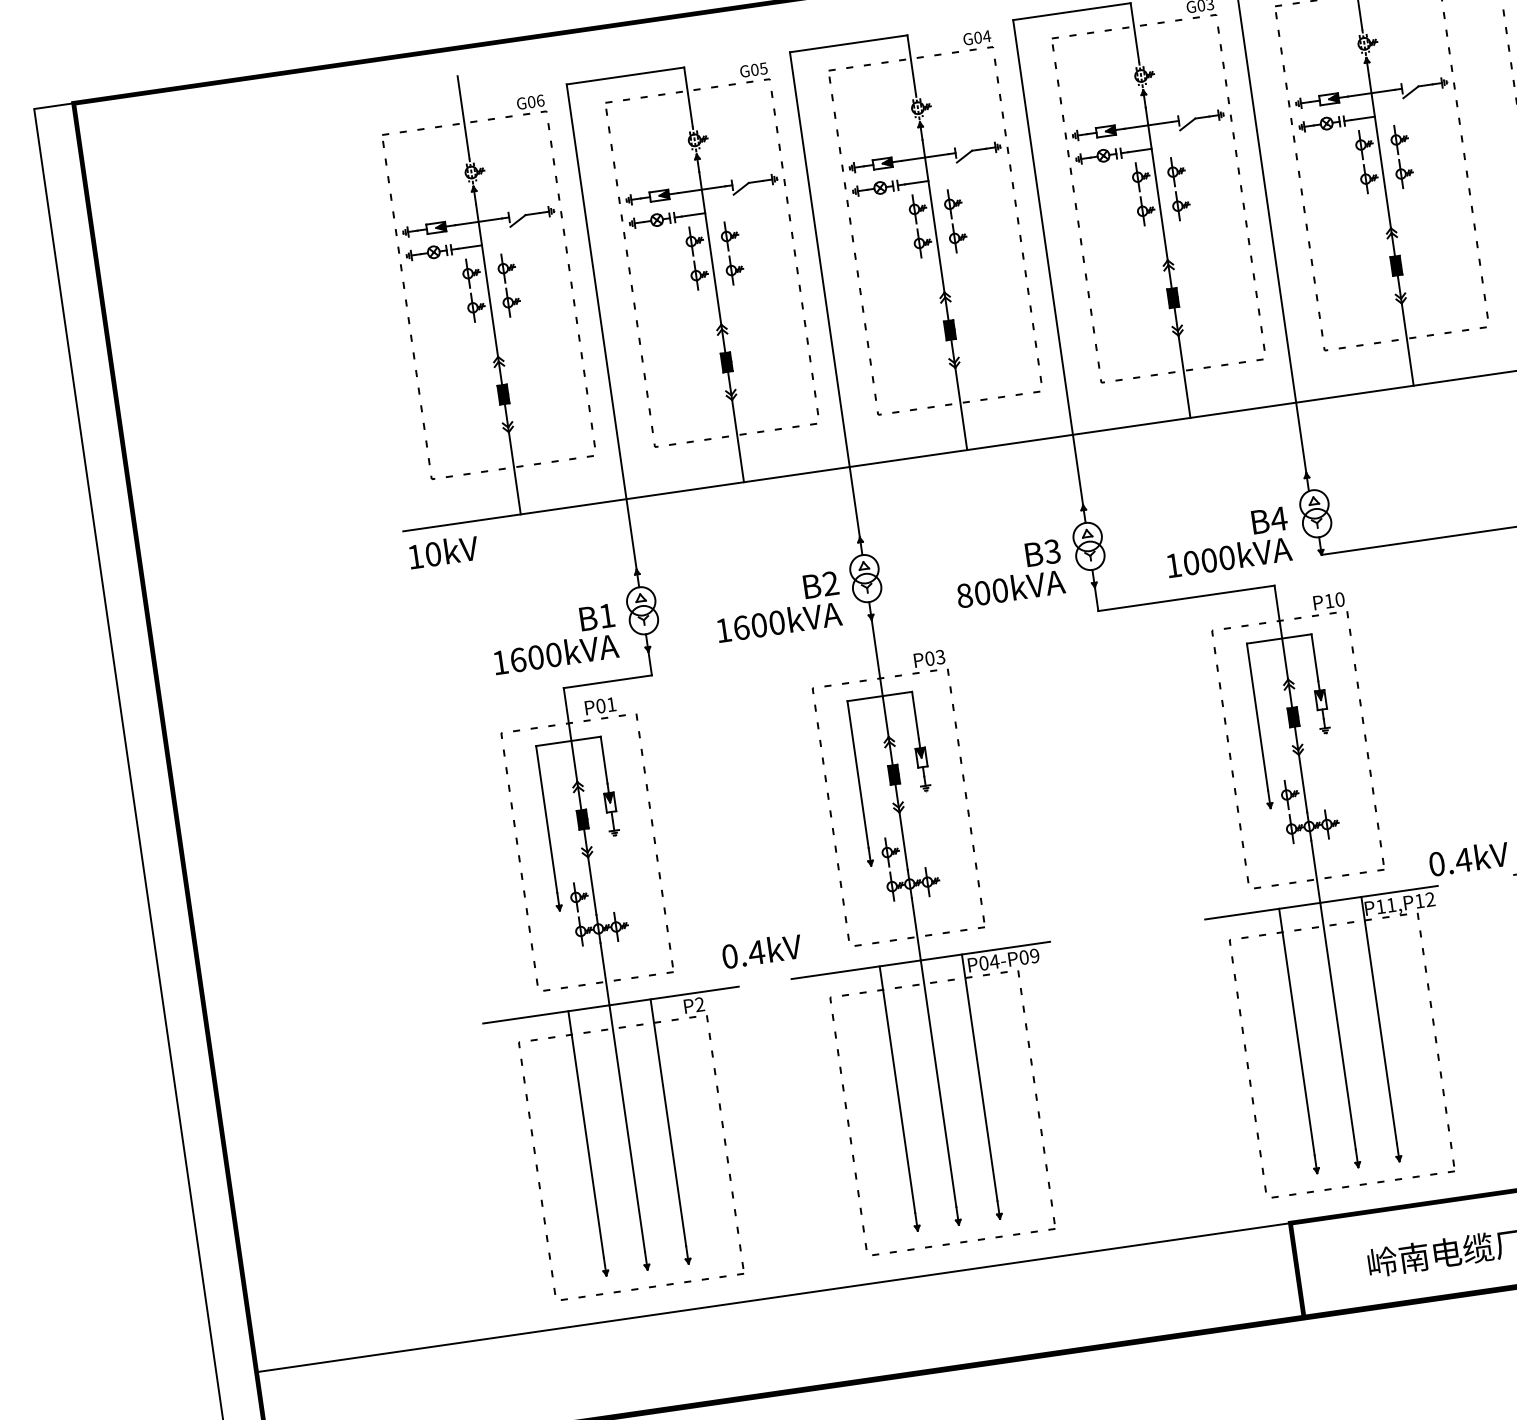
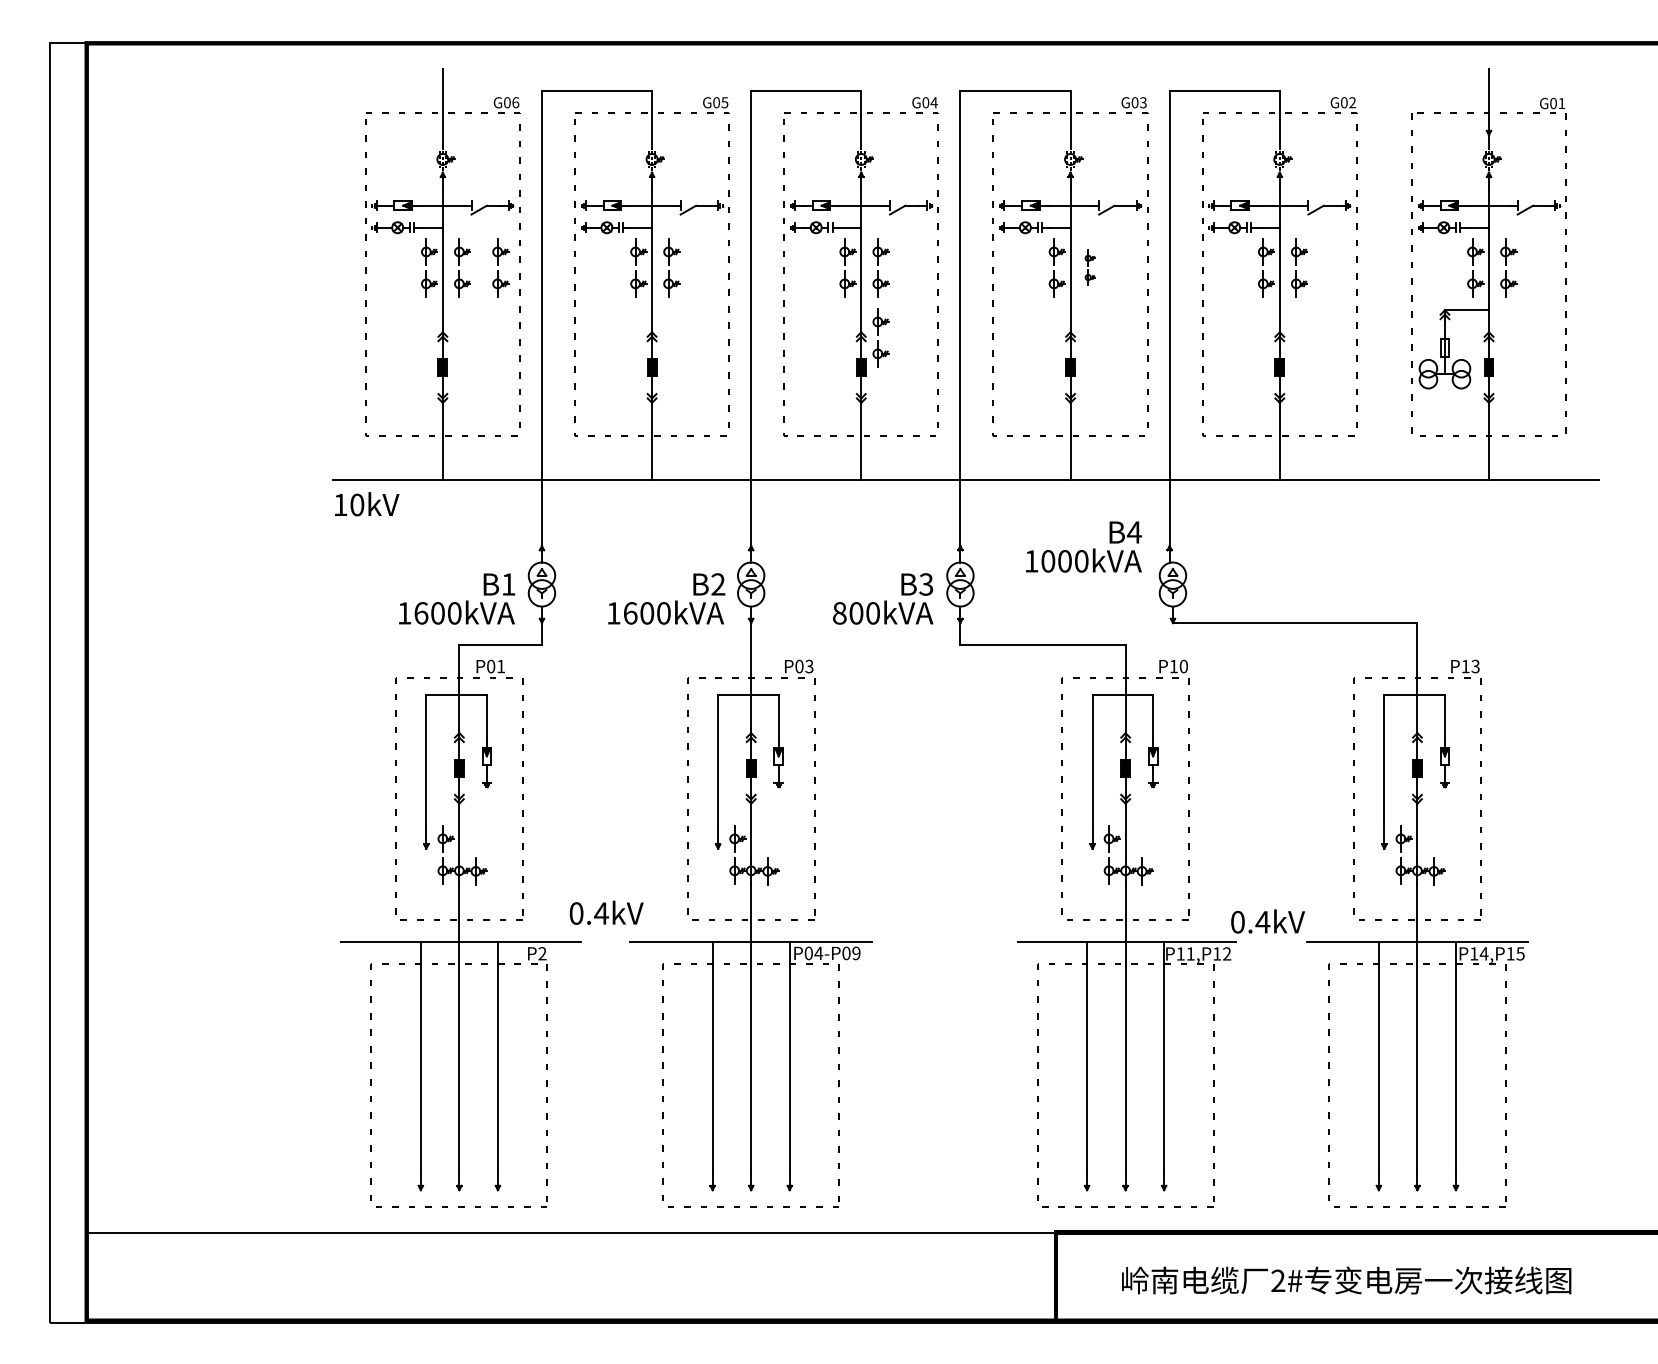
part: (1177, 188) -> (1089, 267), size x0.6
part: (549, 278) -> (500, 267), added
part: (965, 295) -> (880, 337), added
text: (1226, 541) -> (1083, 546), moved

